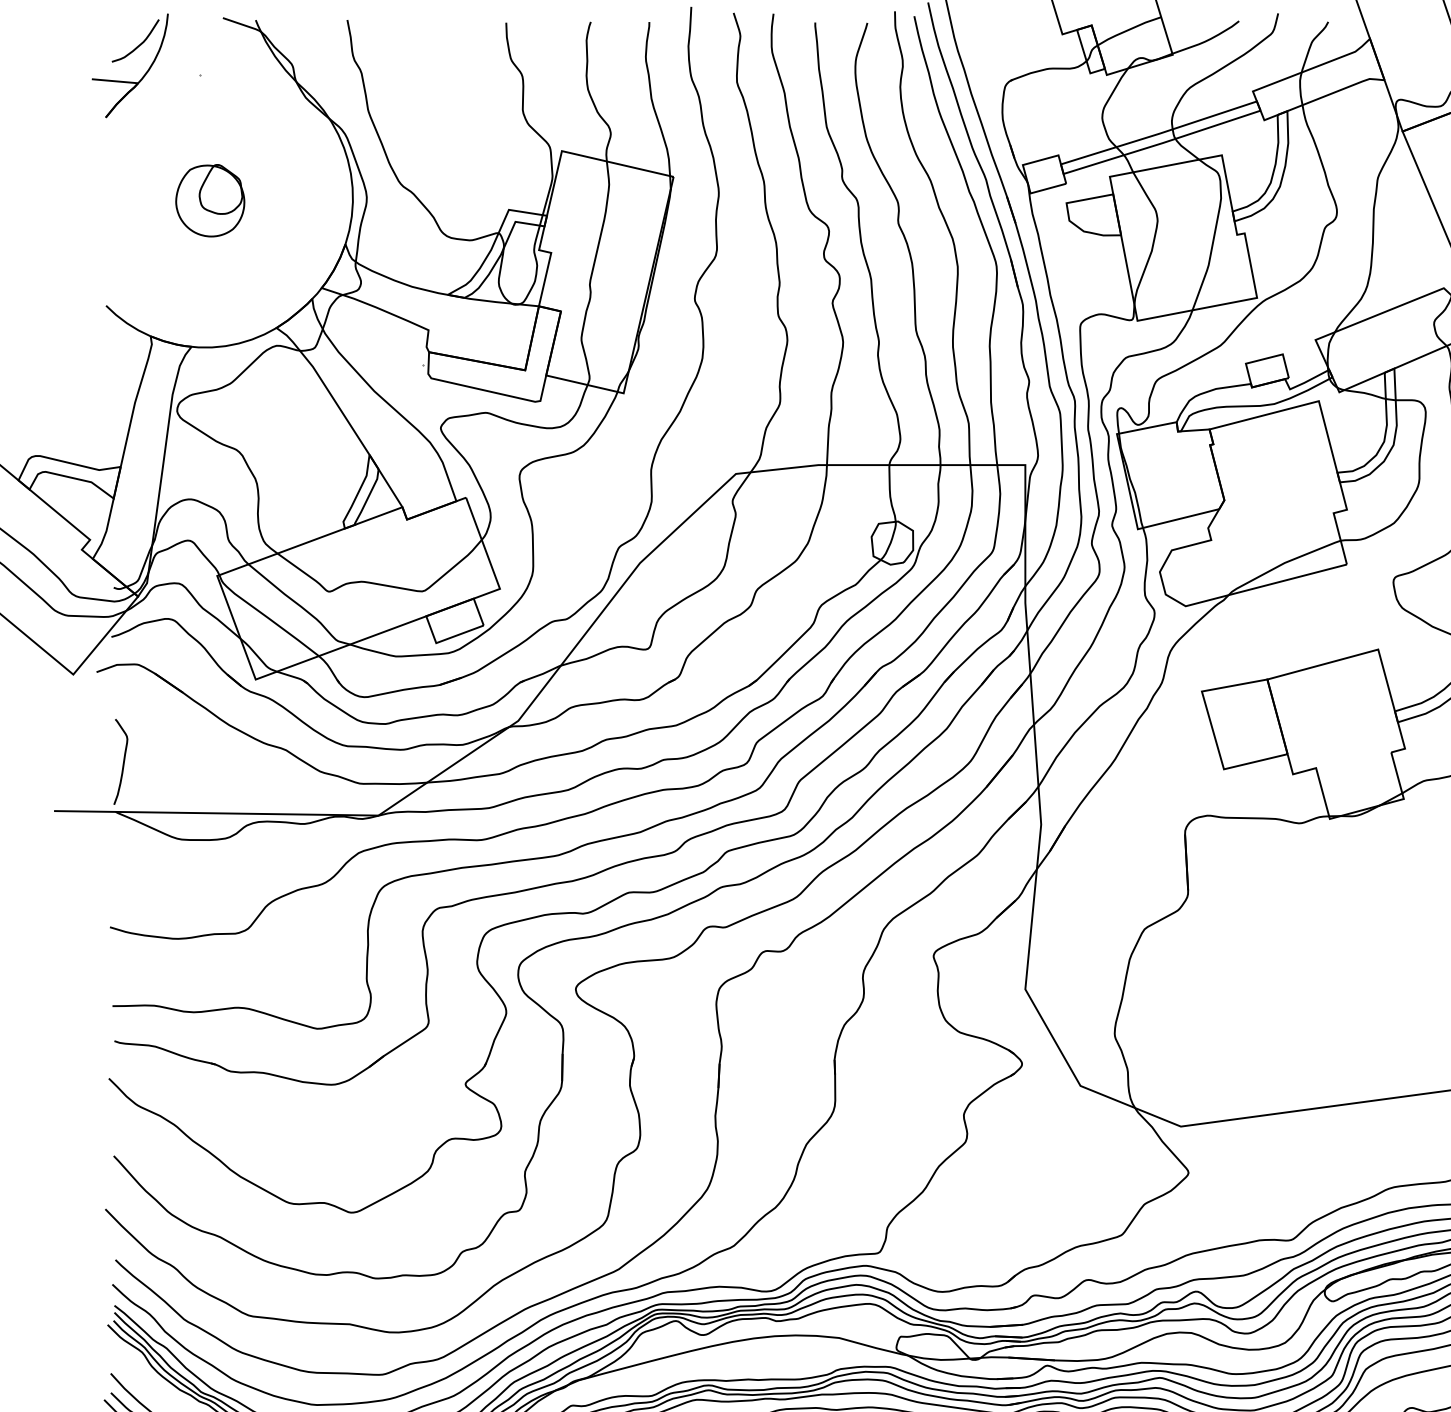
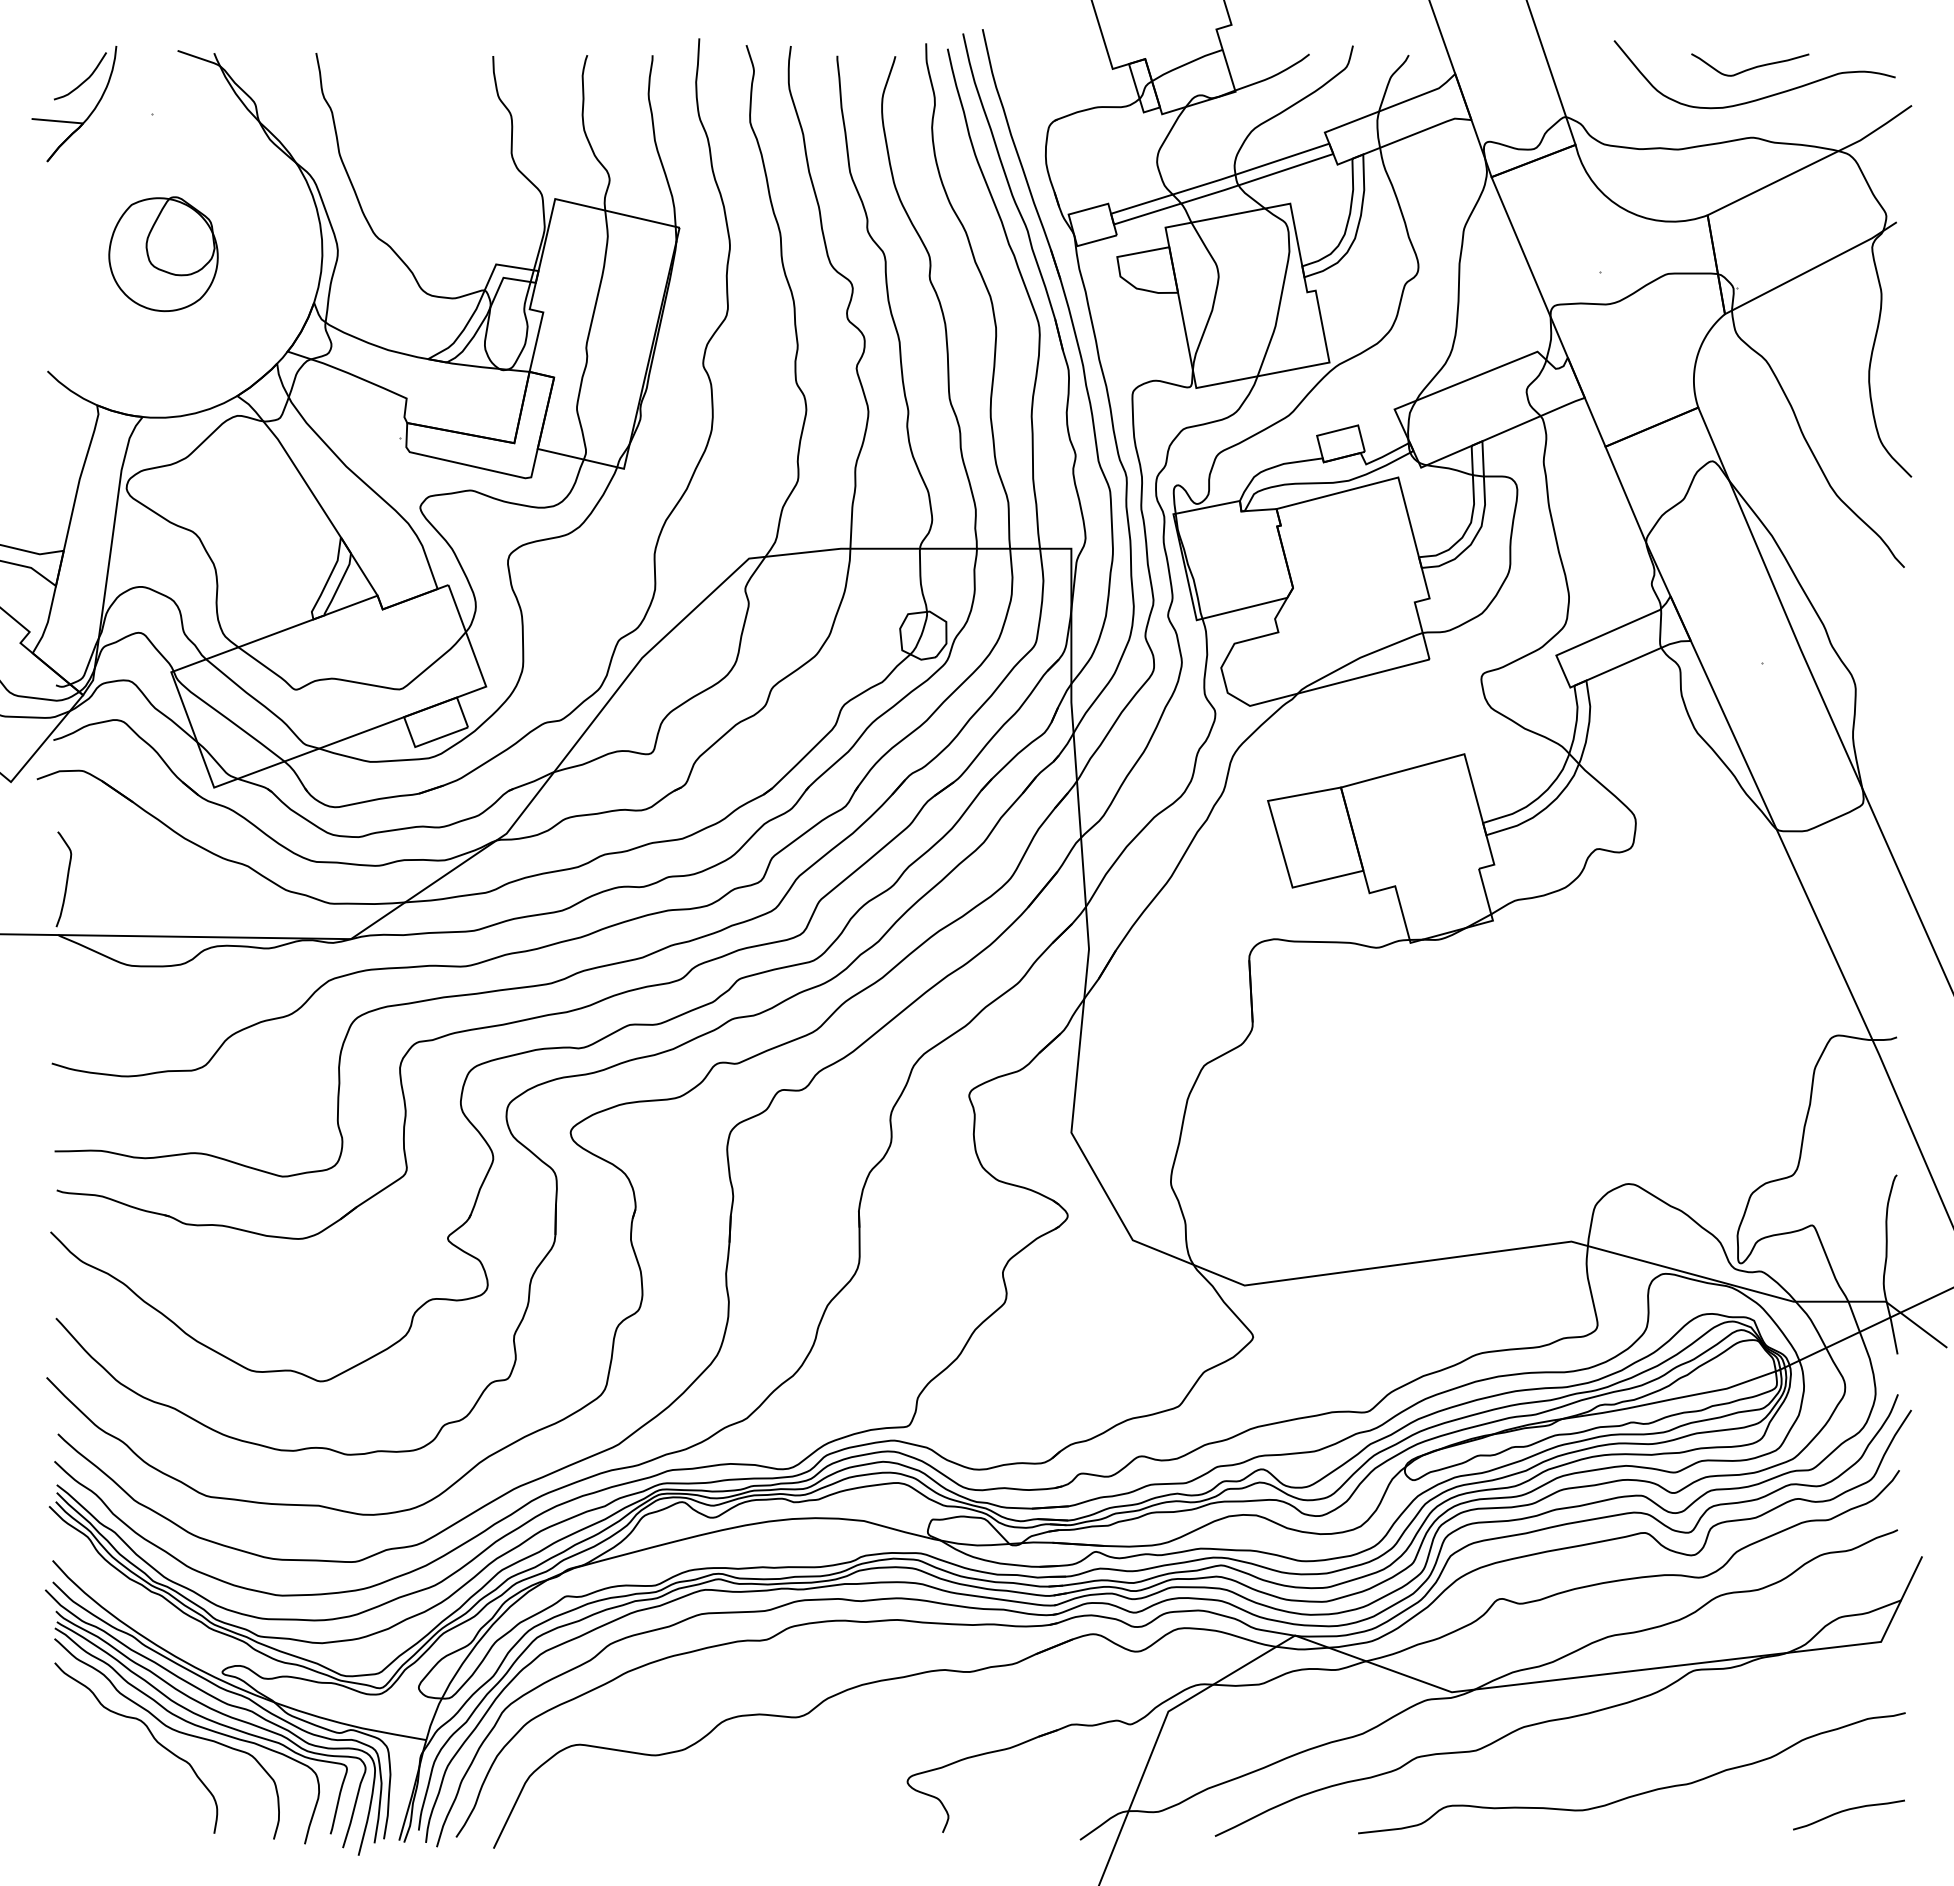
part: (210, 200) -> (163, 254), size x1.43

